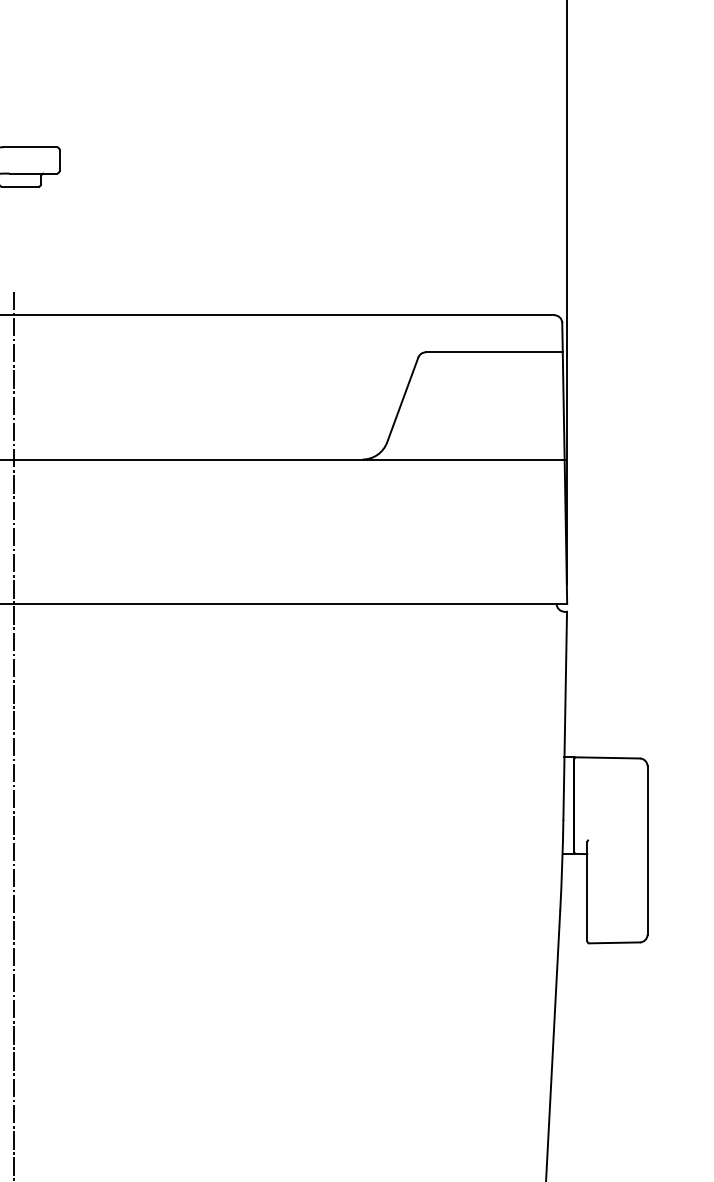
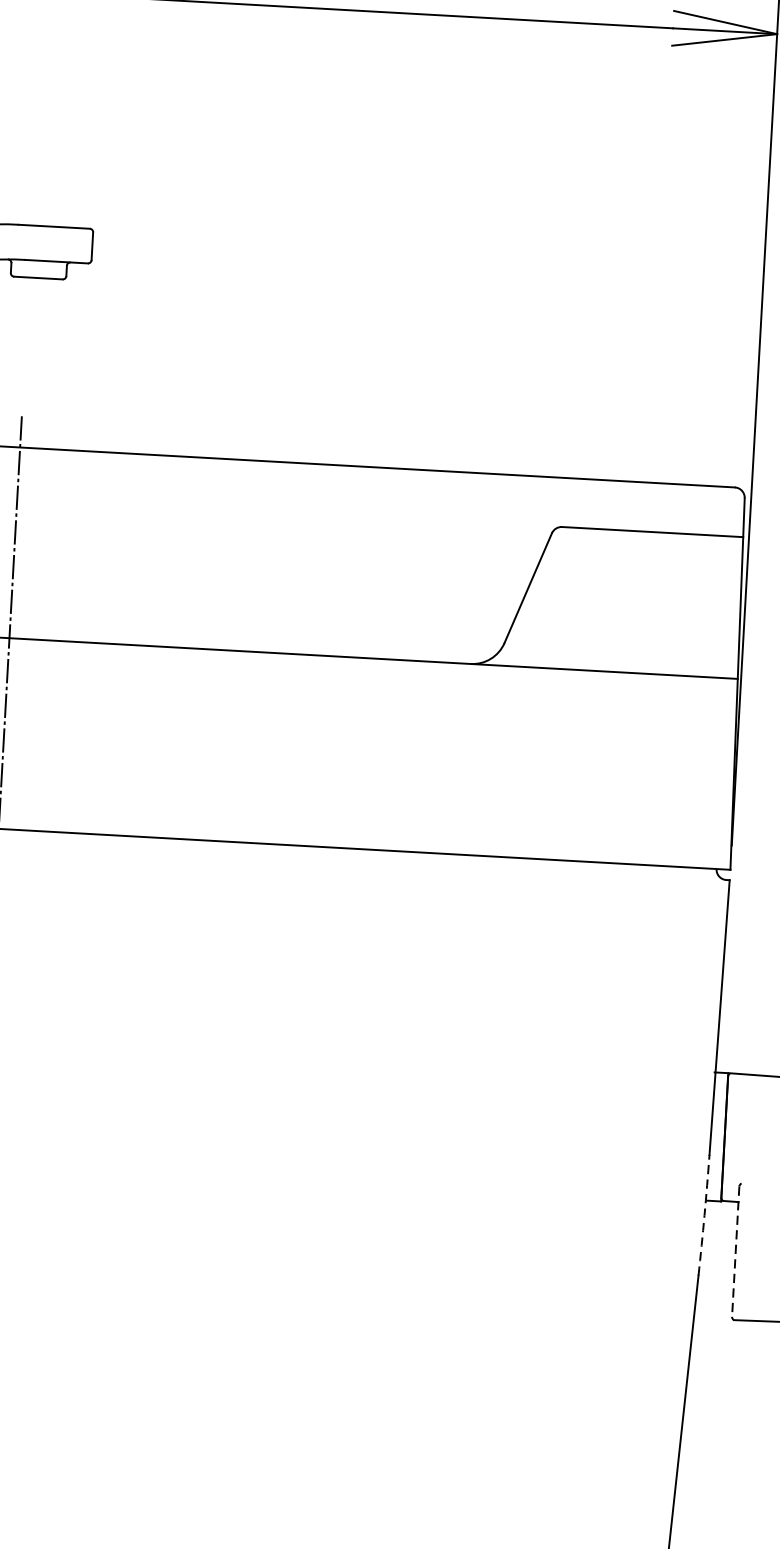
arc: (562, 865) -> (704, 1215), solid -> dashed
line: (587, 892) -> (735, 1252), solid -> dashed

